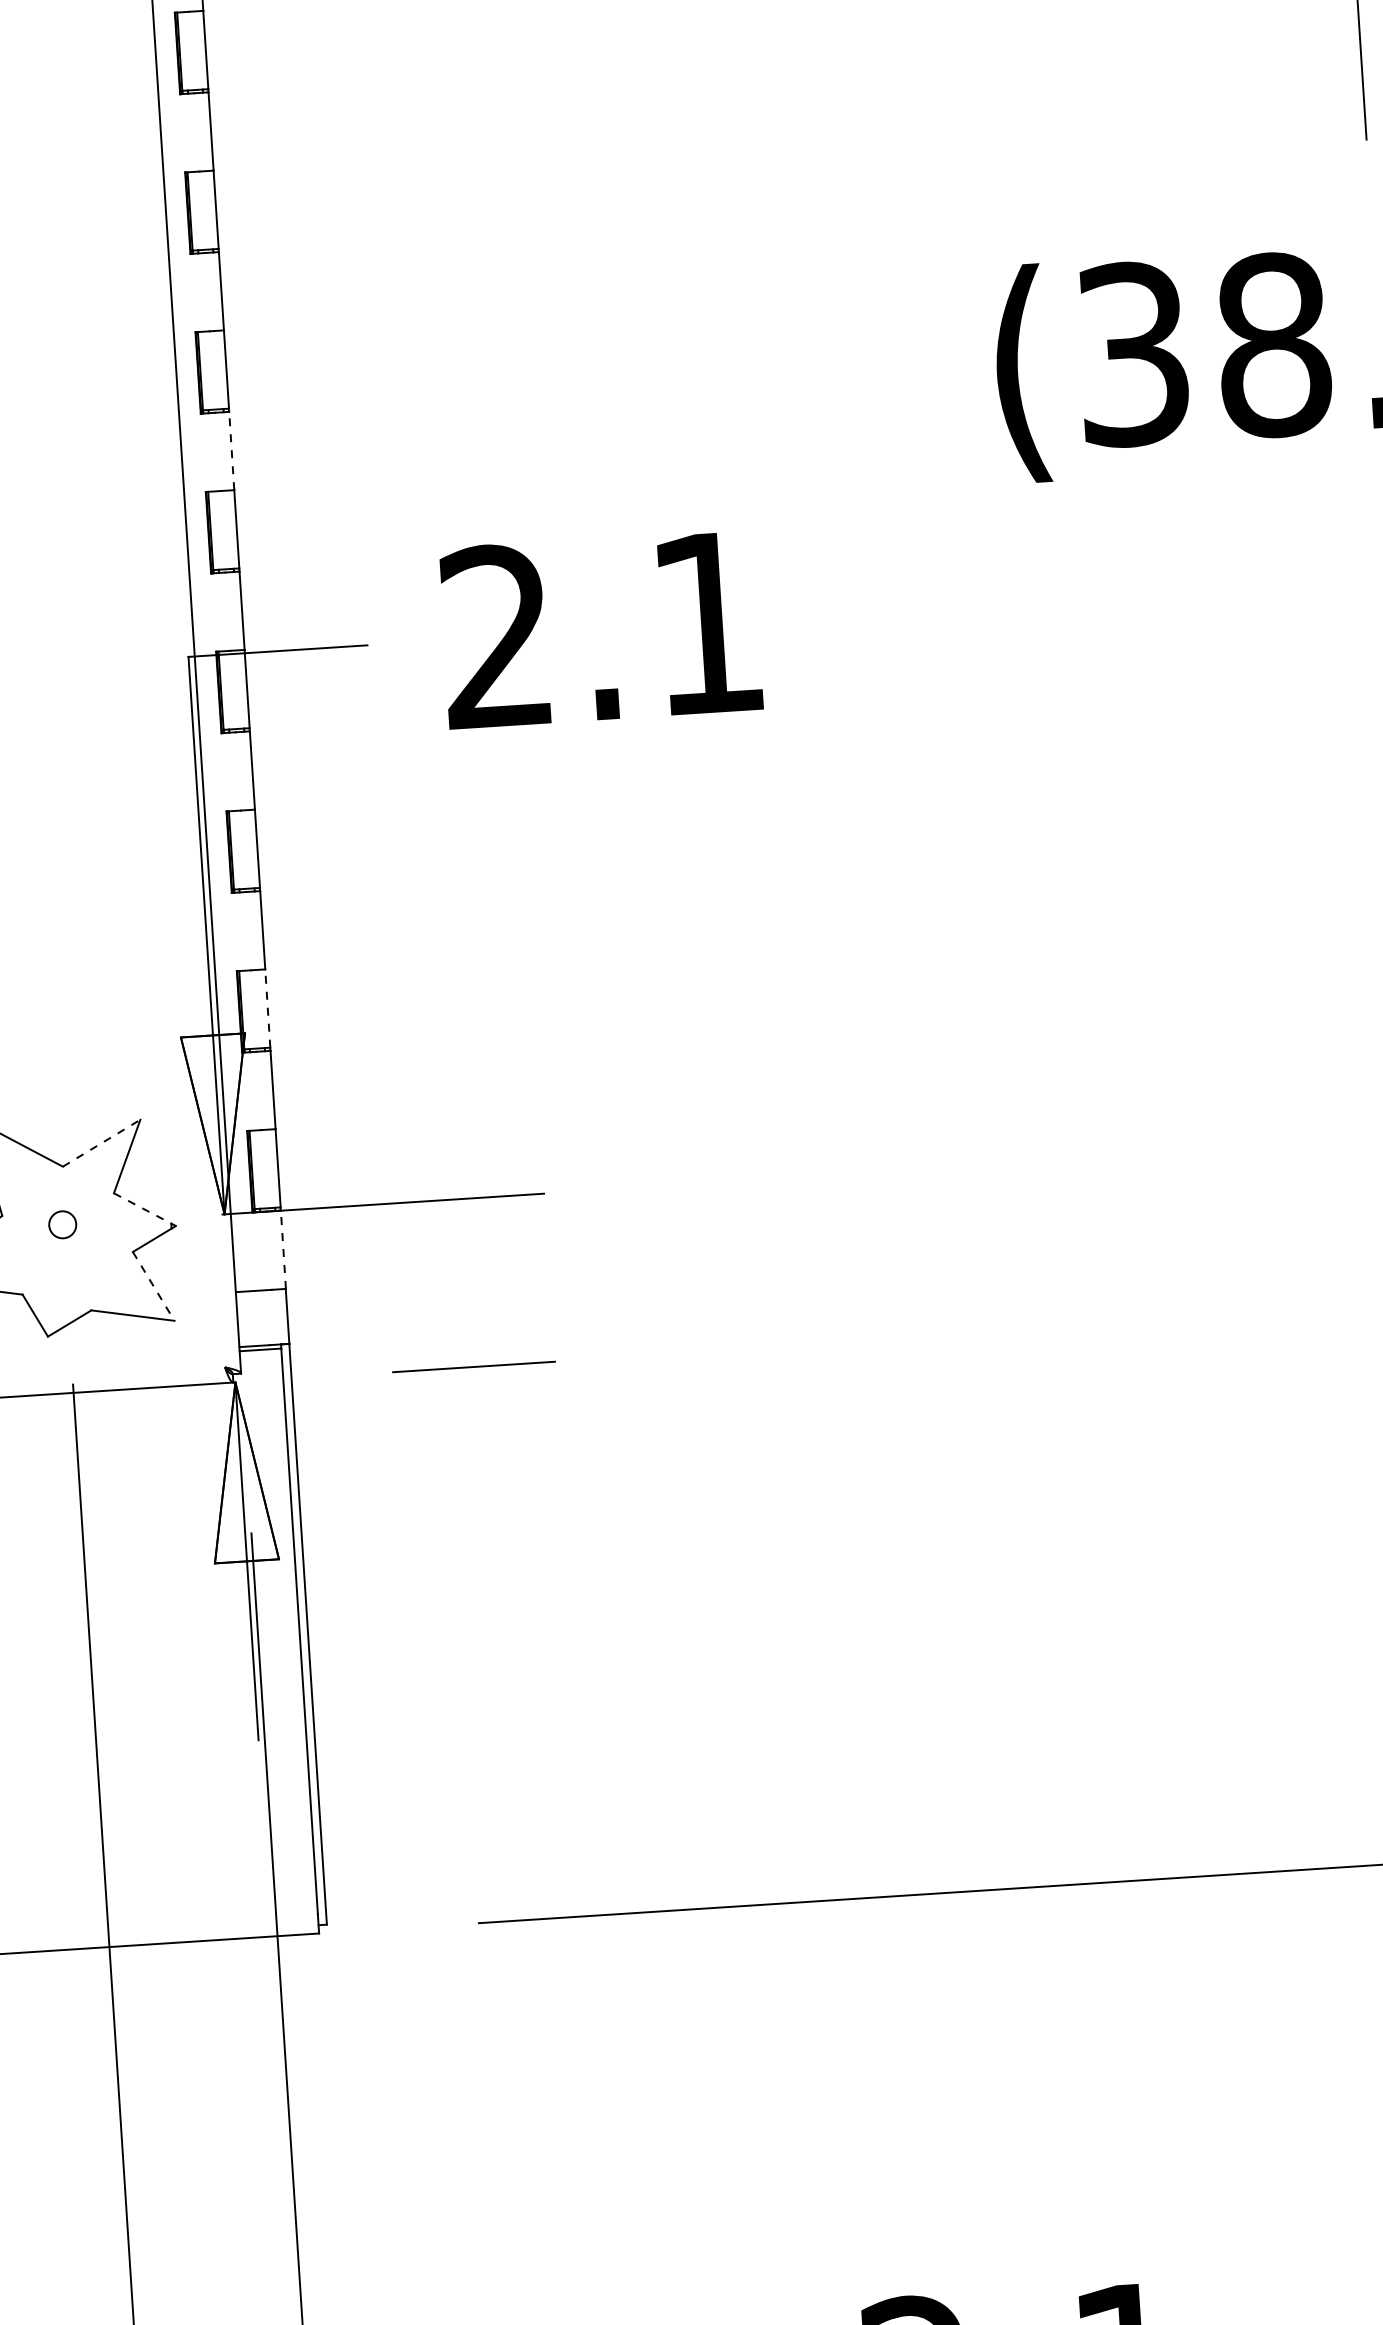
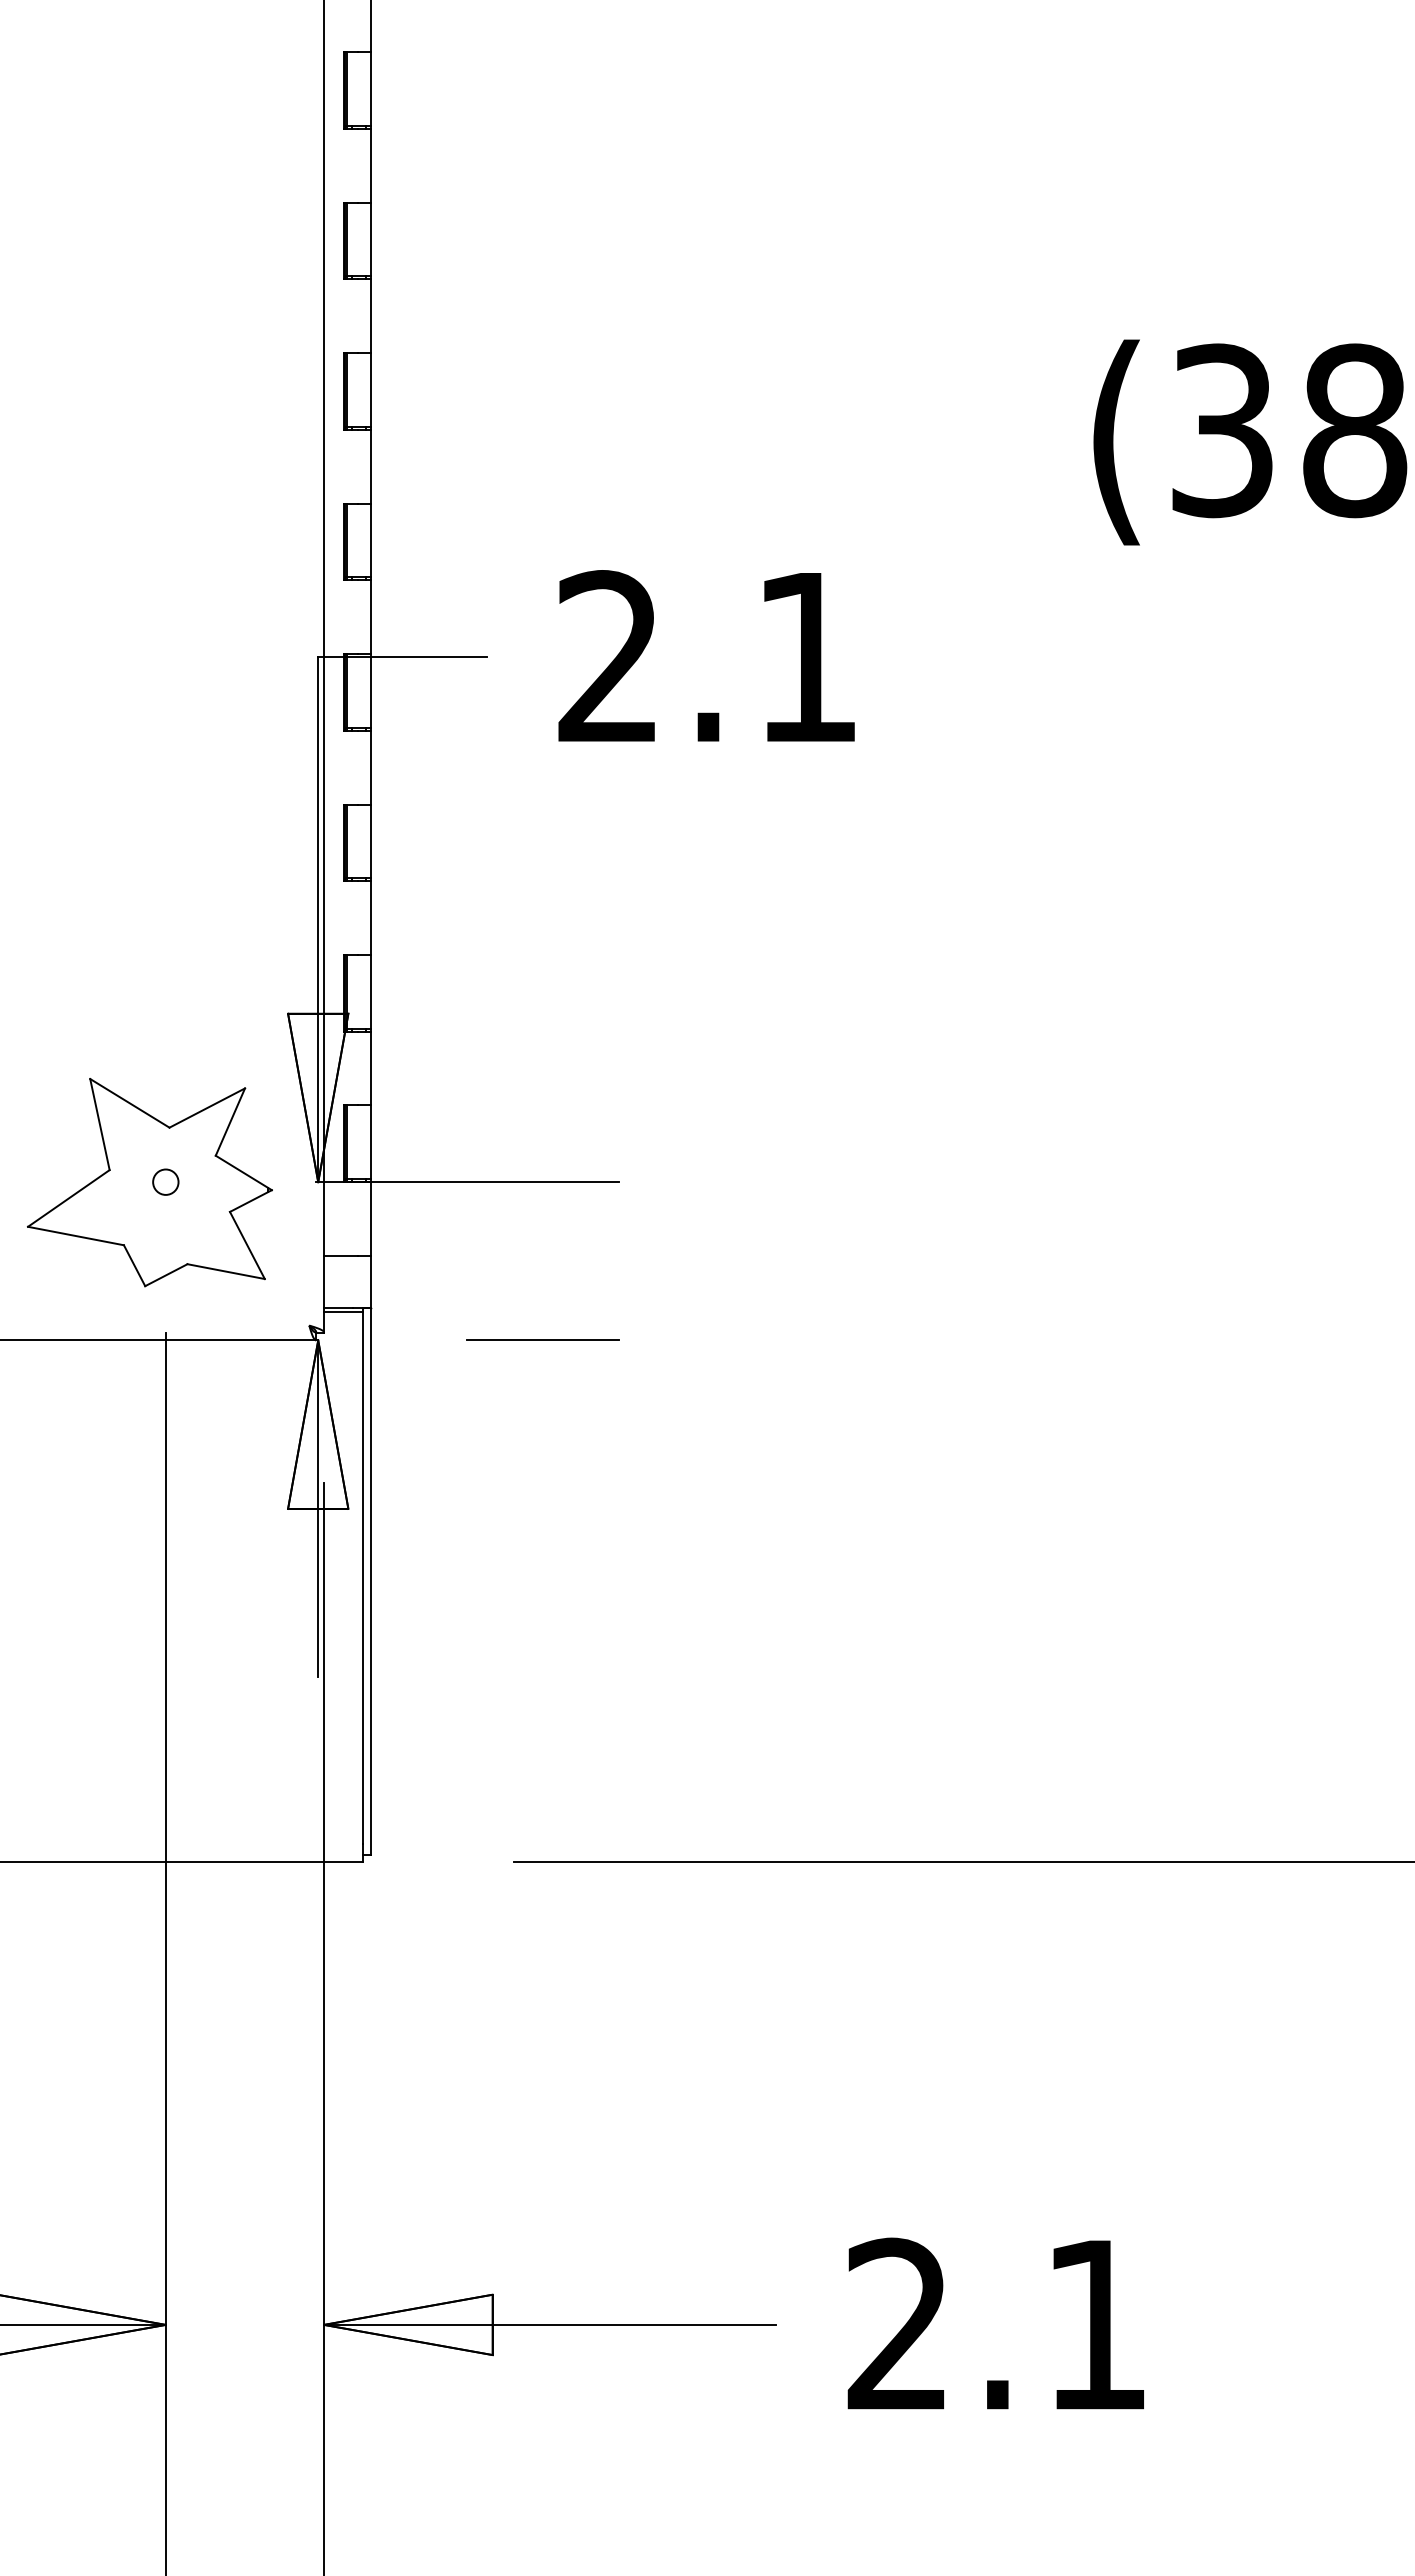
line: (231, 450) -> (371, 466), dashed -> solid
line: (268, 1008) -> (371, 991), dashed -> solid
line: (101, 1143) -> (207, 1108), dashed -> solid
line: (144, 1209) -> (243, 1172), dashed -> solid
line: (283, 1250) -> (371, 1219), dashed -> solid
line: (153, 1286) -> (247, 1245), dashed -> solid

